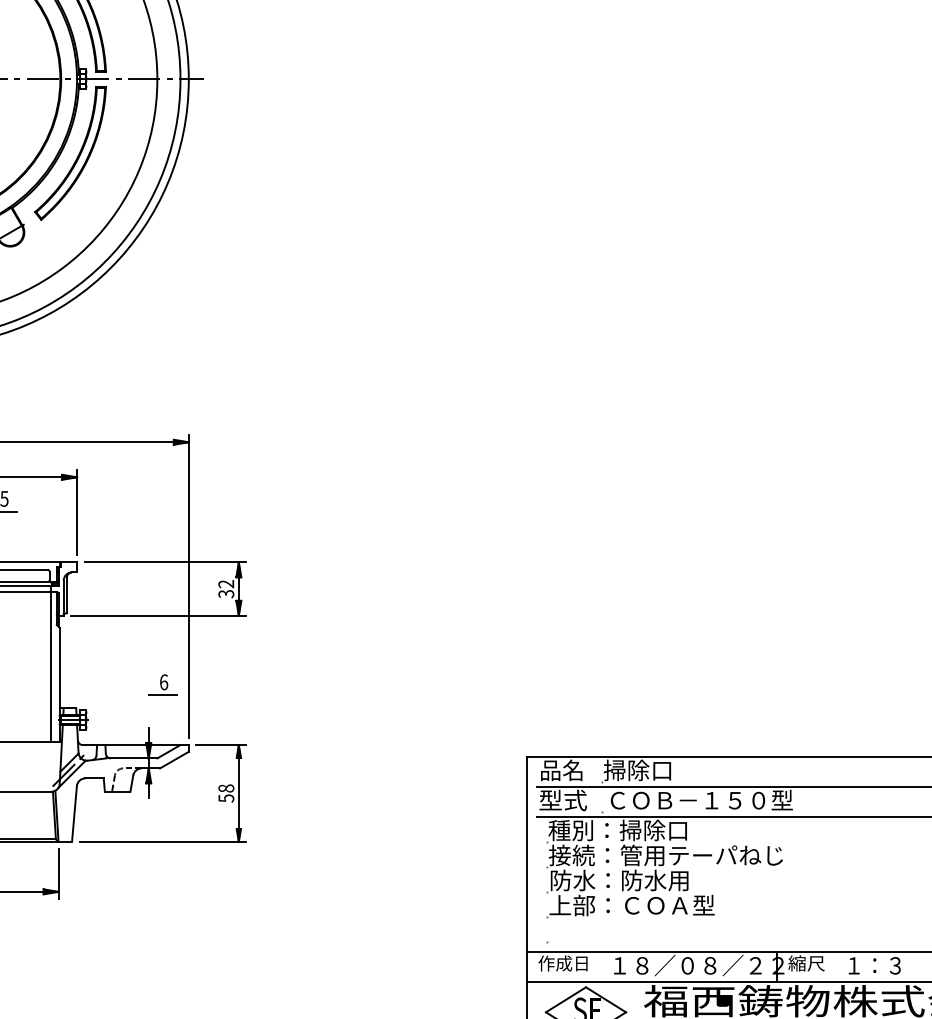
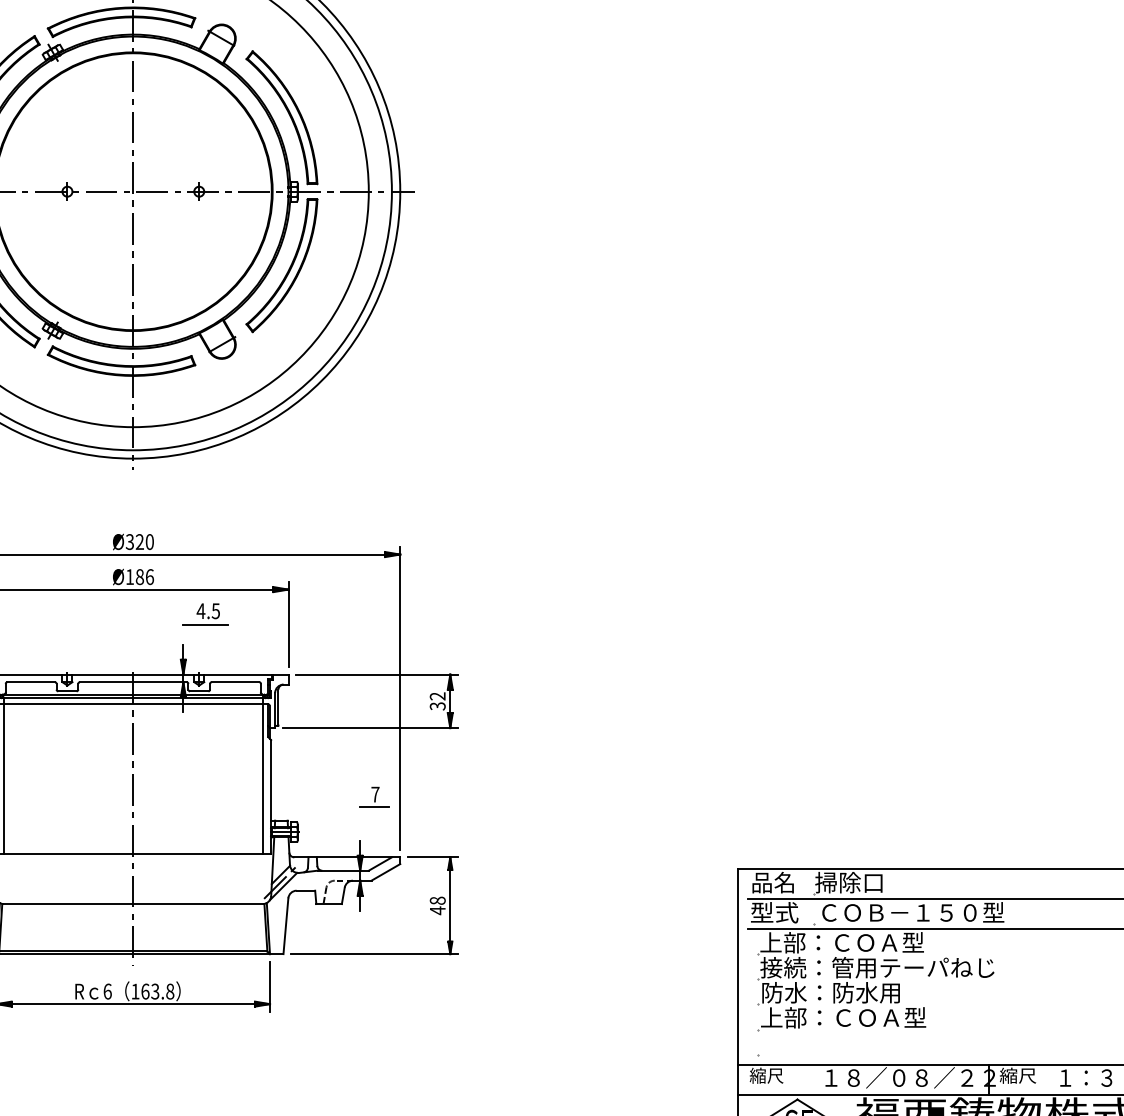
text: (164, 682) -> (375, 794), 6 -> 7
text: (226, 798) -> (437, 910), 58 -> 48
text: (630, 830) -> (841, 942), 種別：掃除口 -> 上部：ＣＯＡ型
text: (562, 963) -> (773, 1075), 作成日 -> 縮尺

